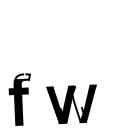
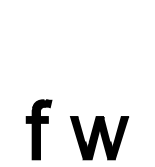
fill: (22, 77) -> (42, 103), added
fill: (78, 104) -> (106, 138), added

